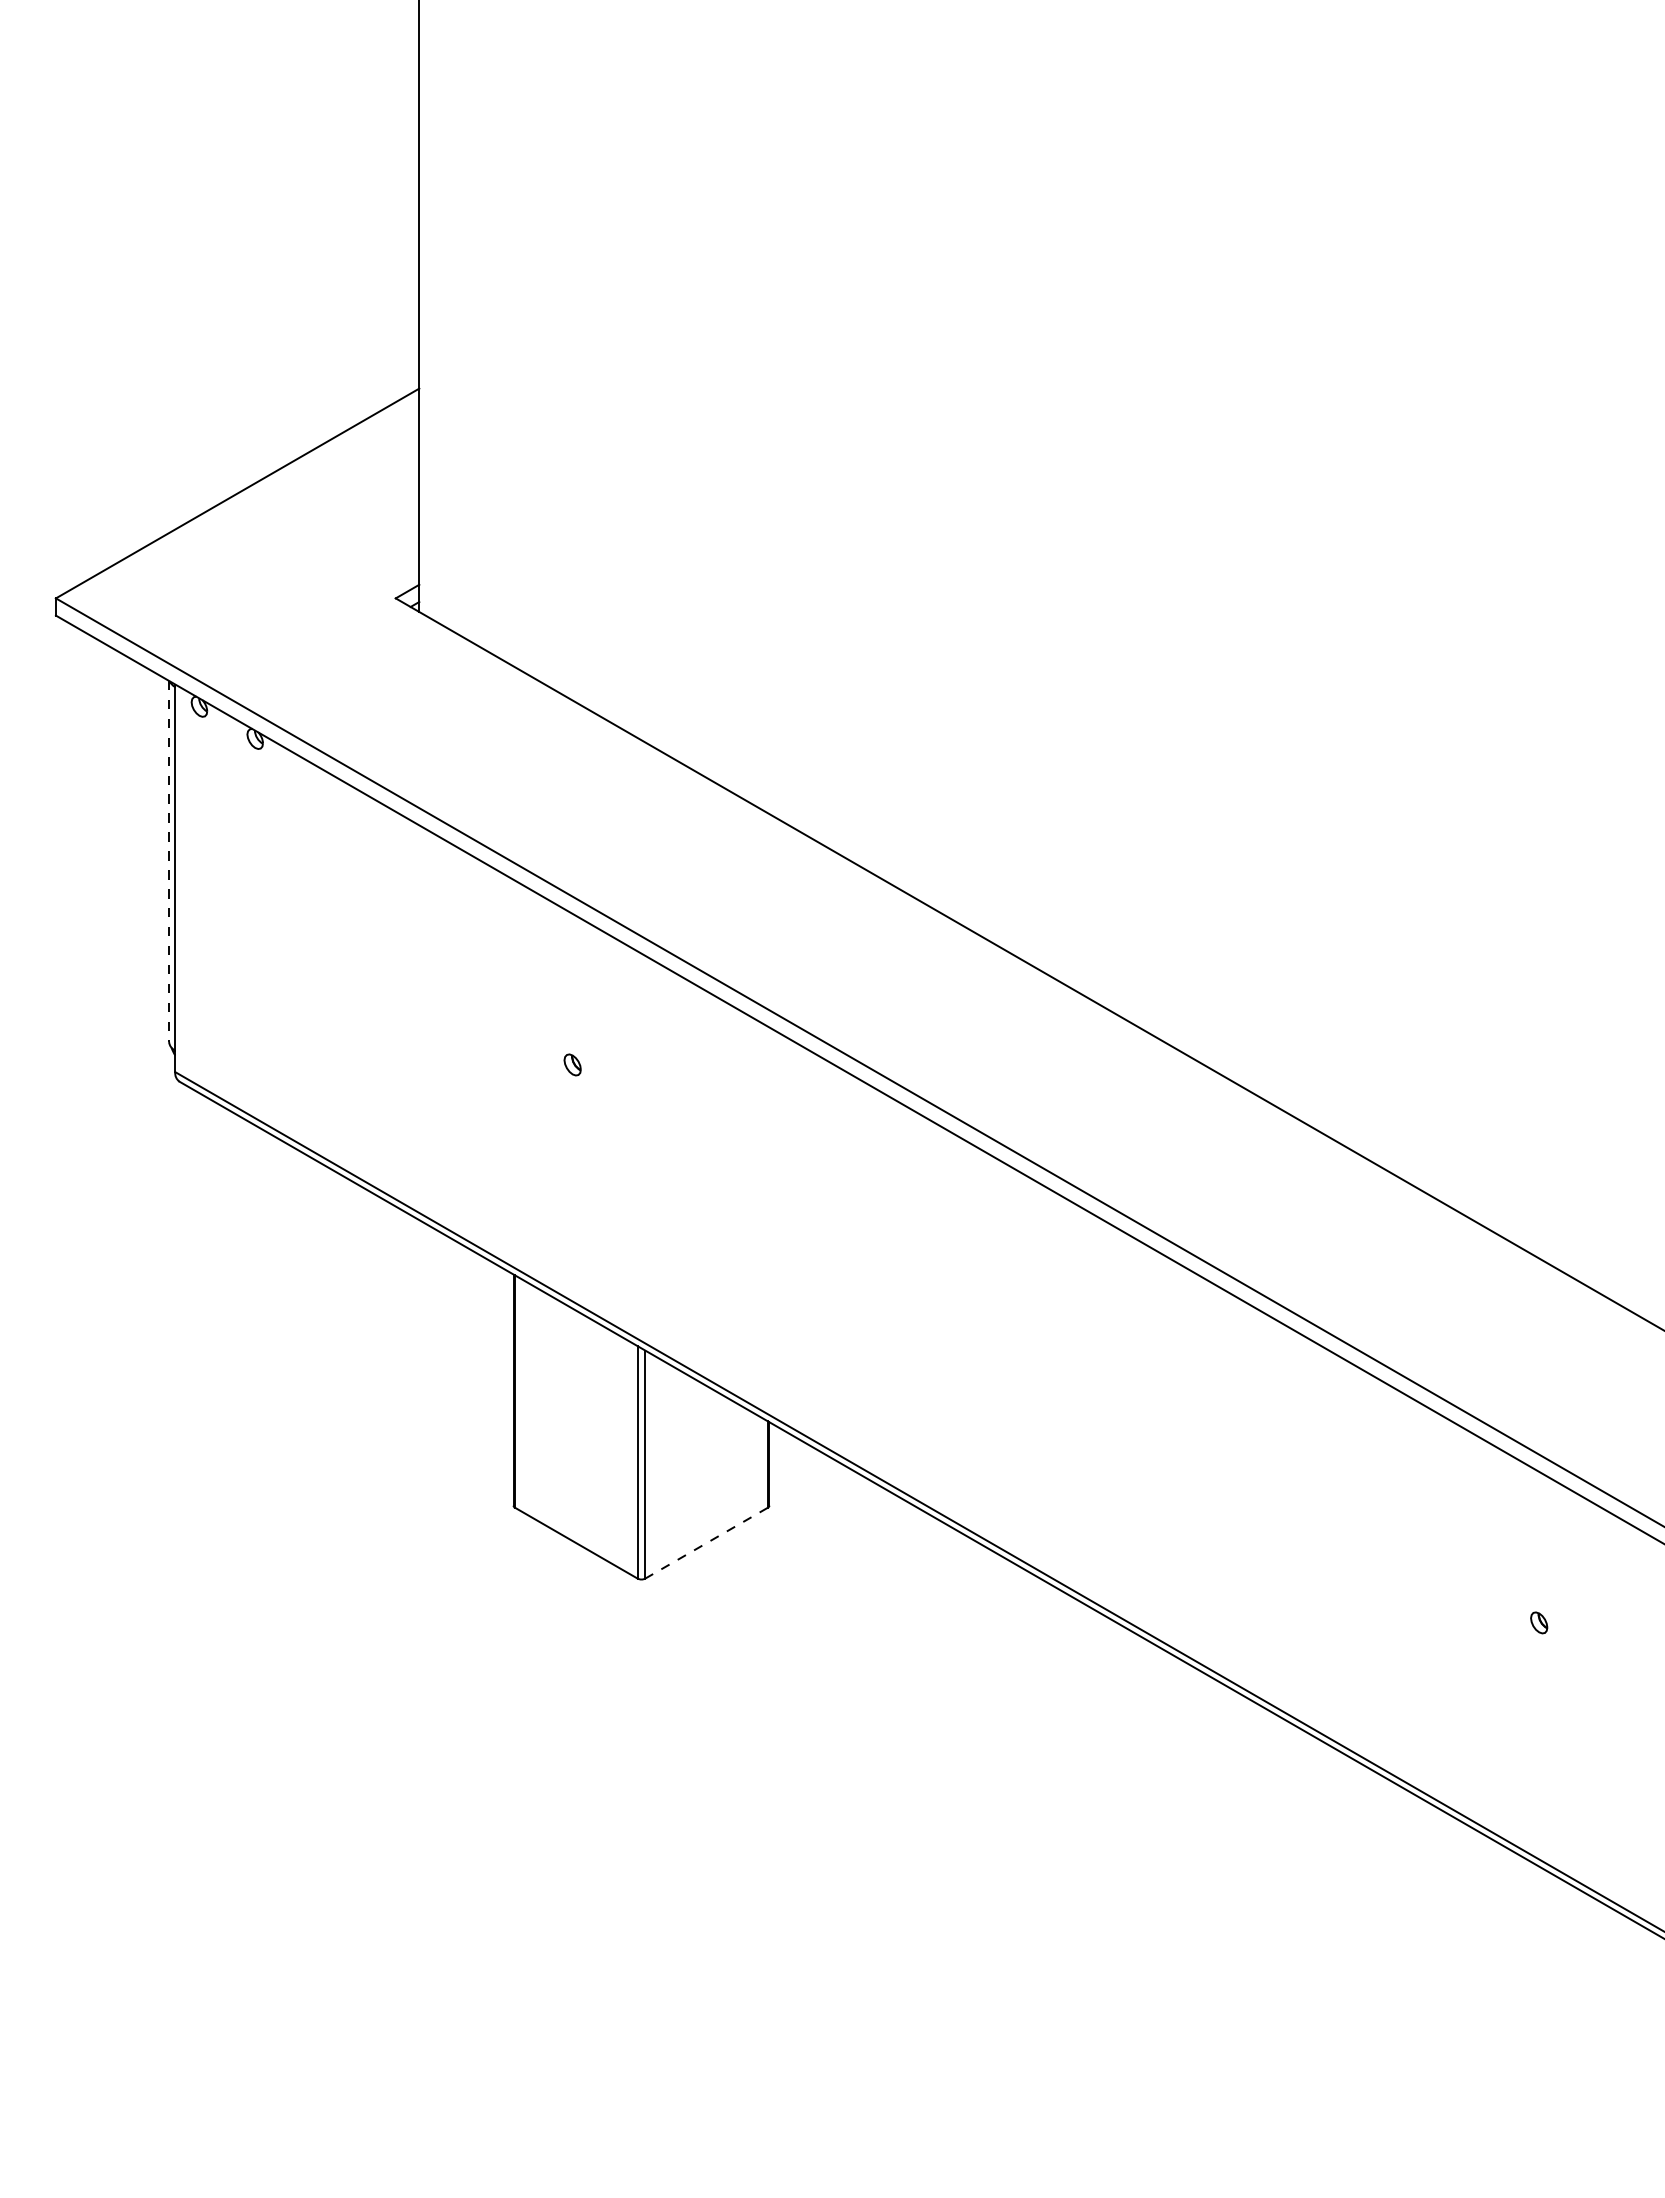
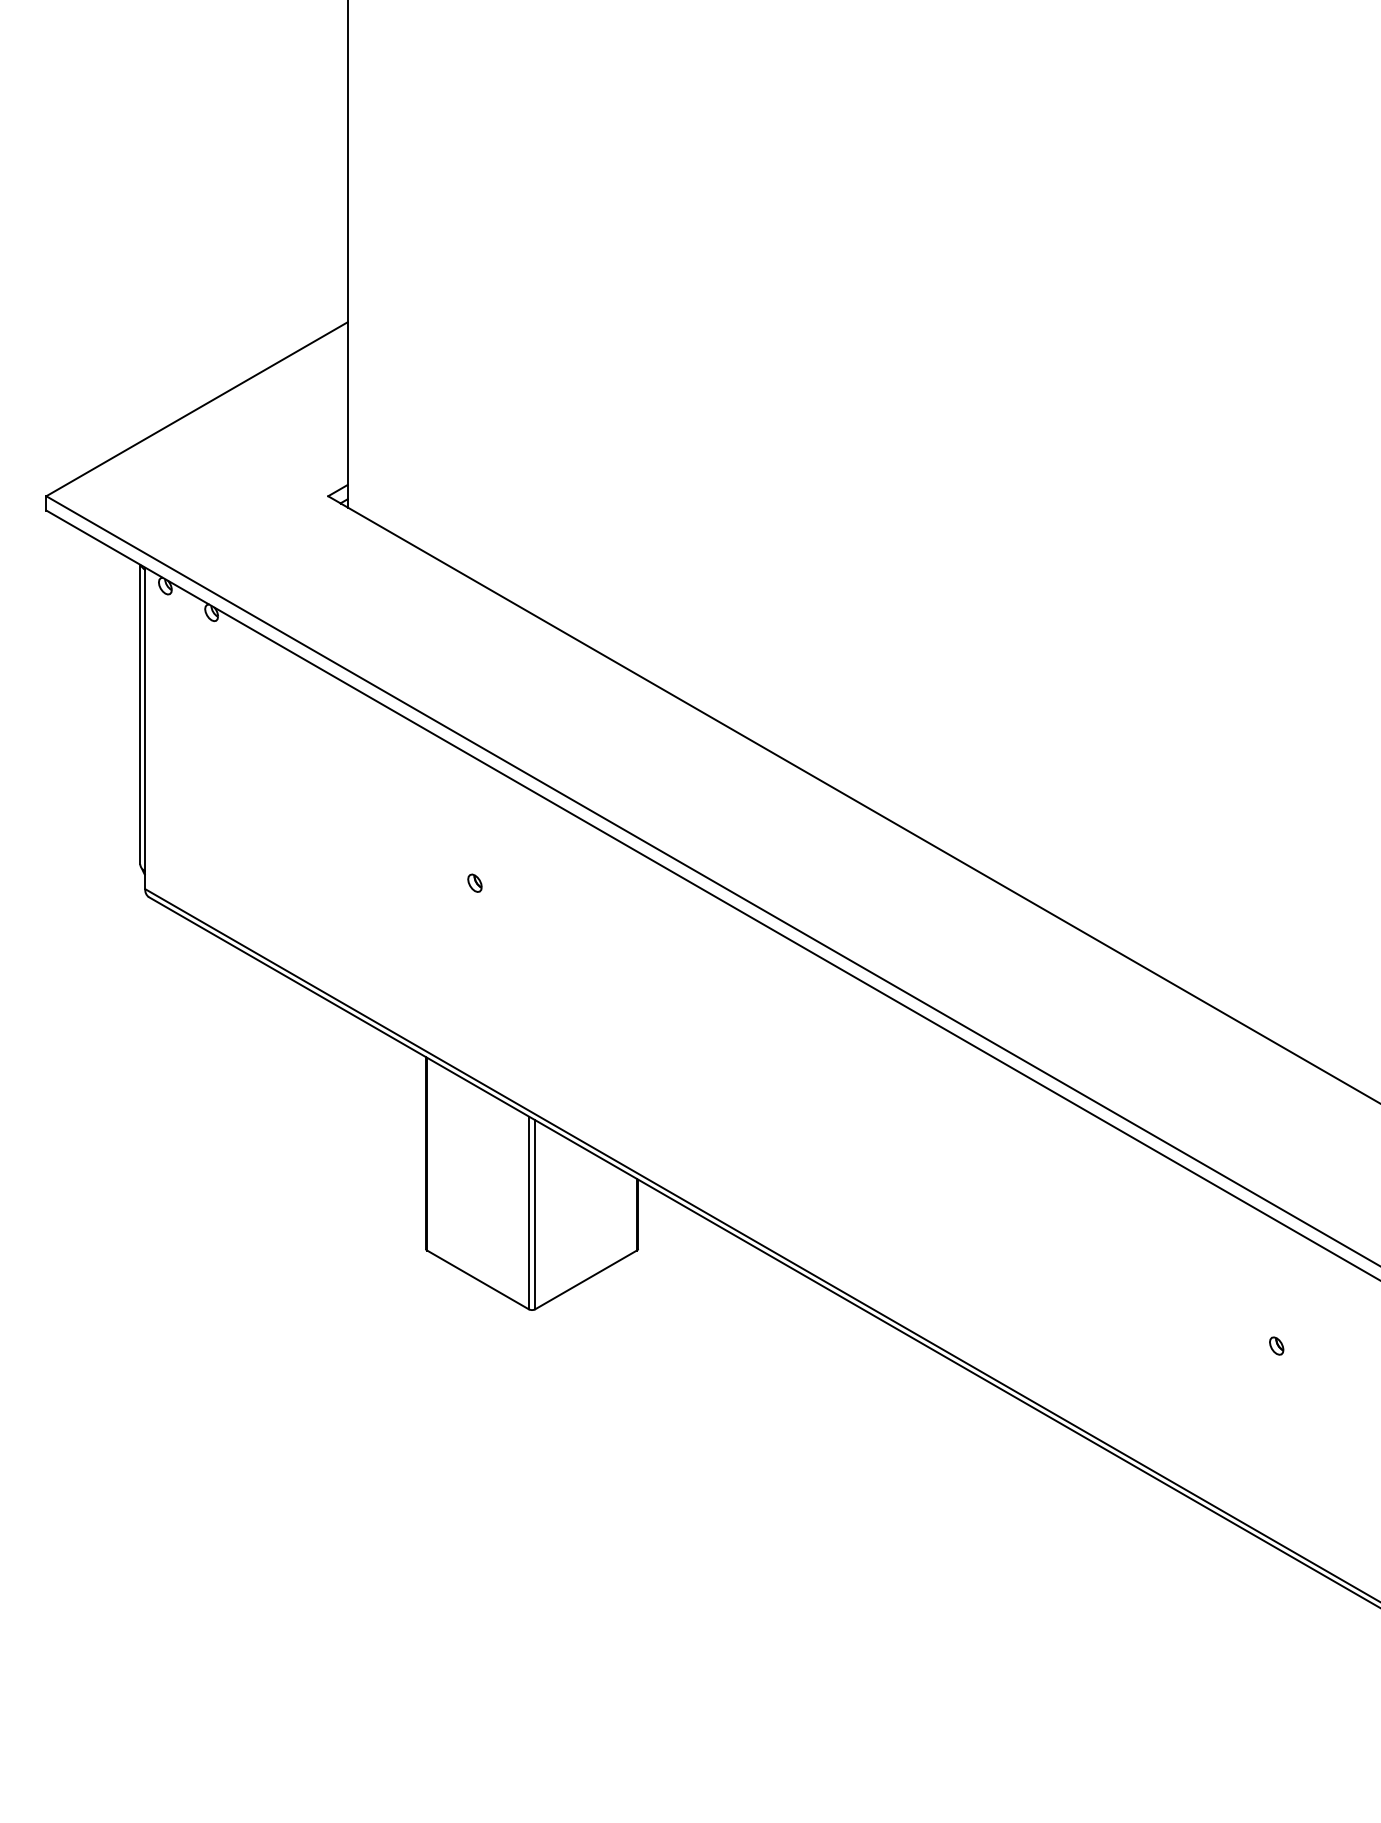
line: (169, 861) -> (140, 714), dashed -> solid
line: (706, 1543) -> (585, 1280), dashed -> solid

